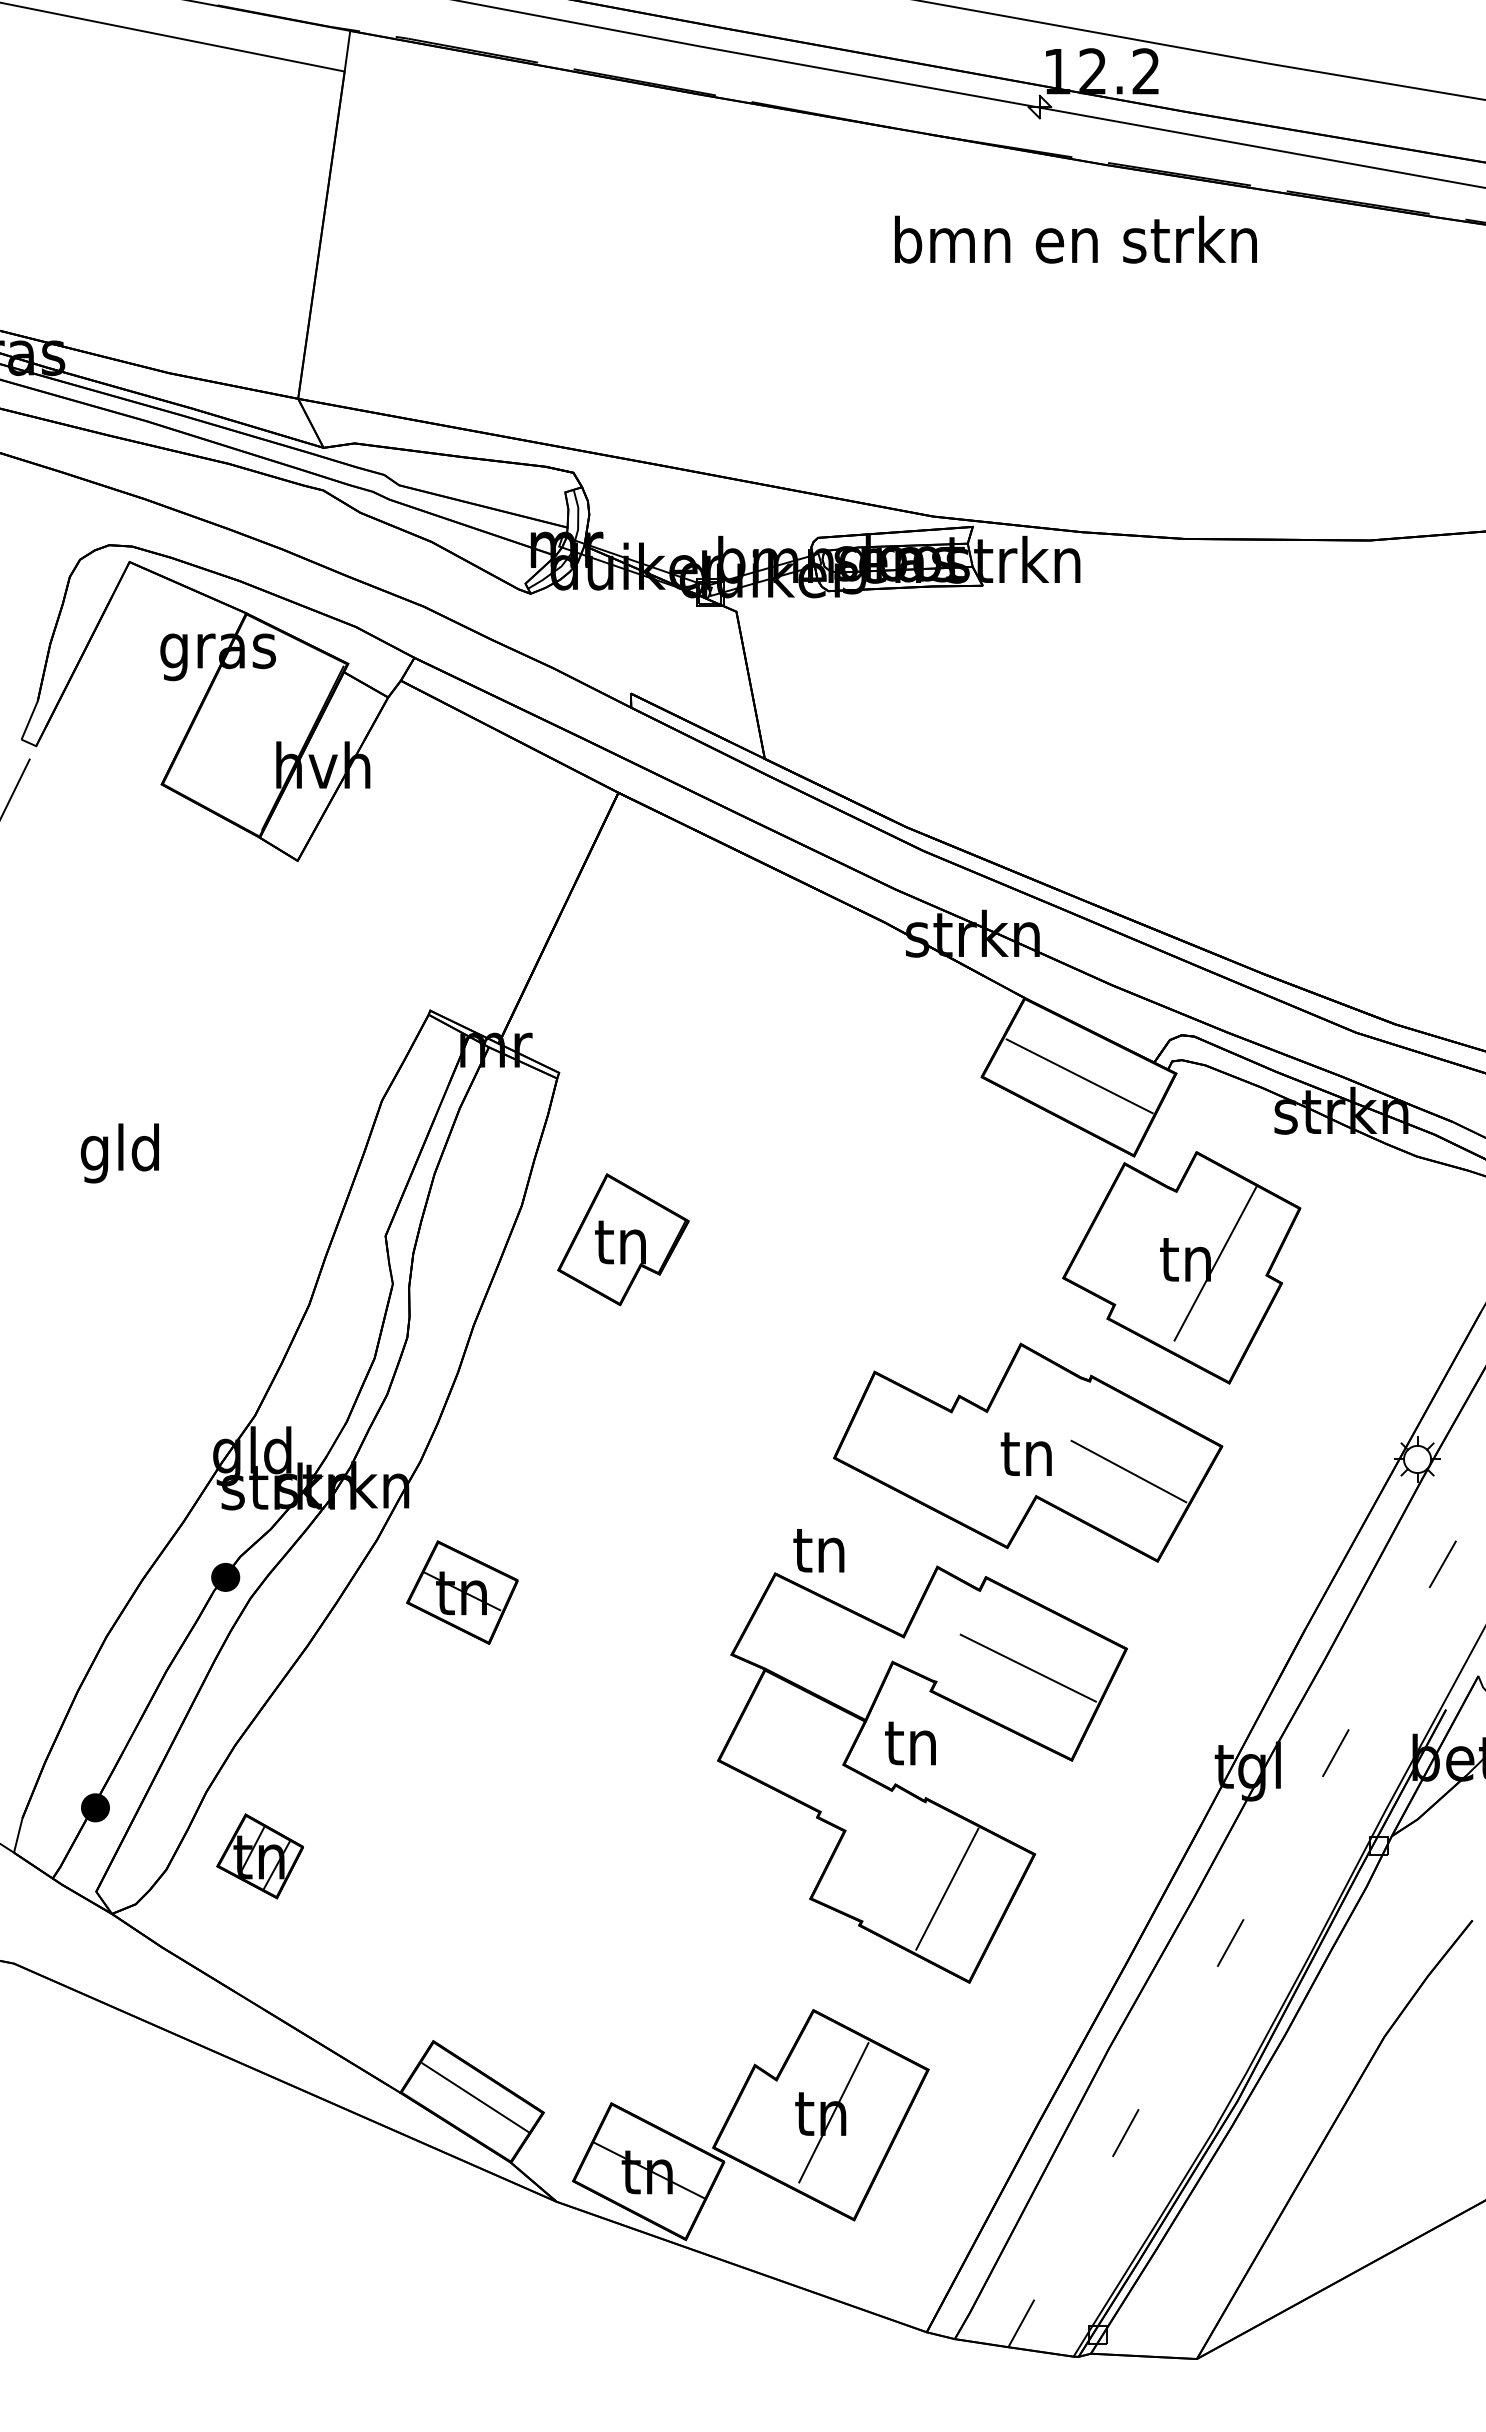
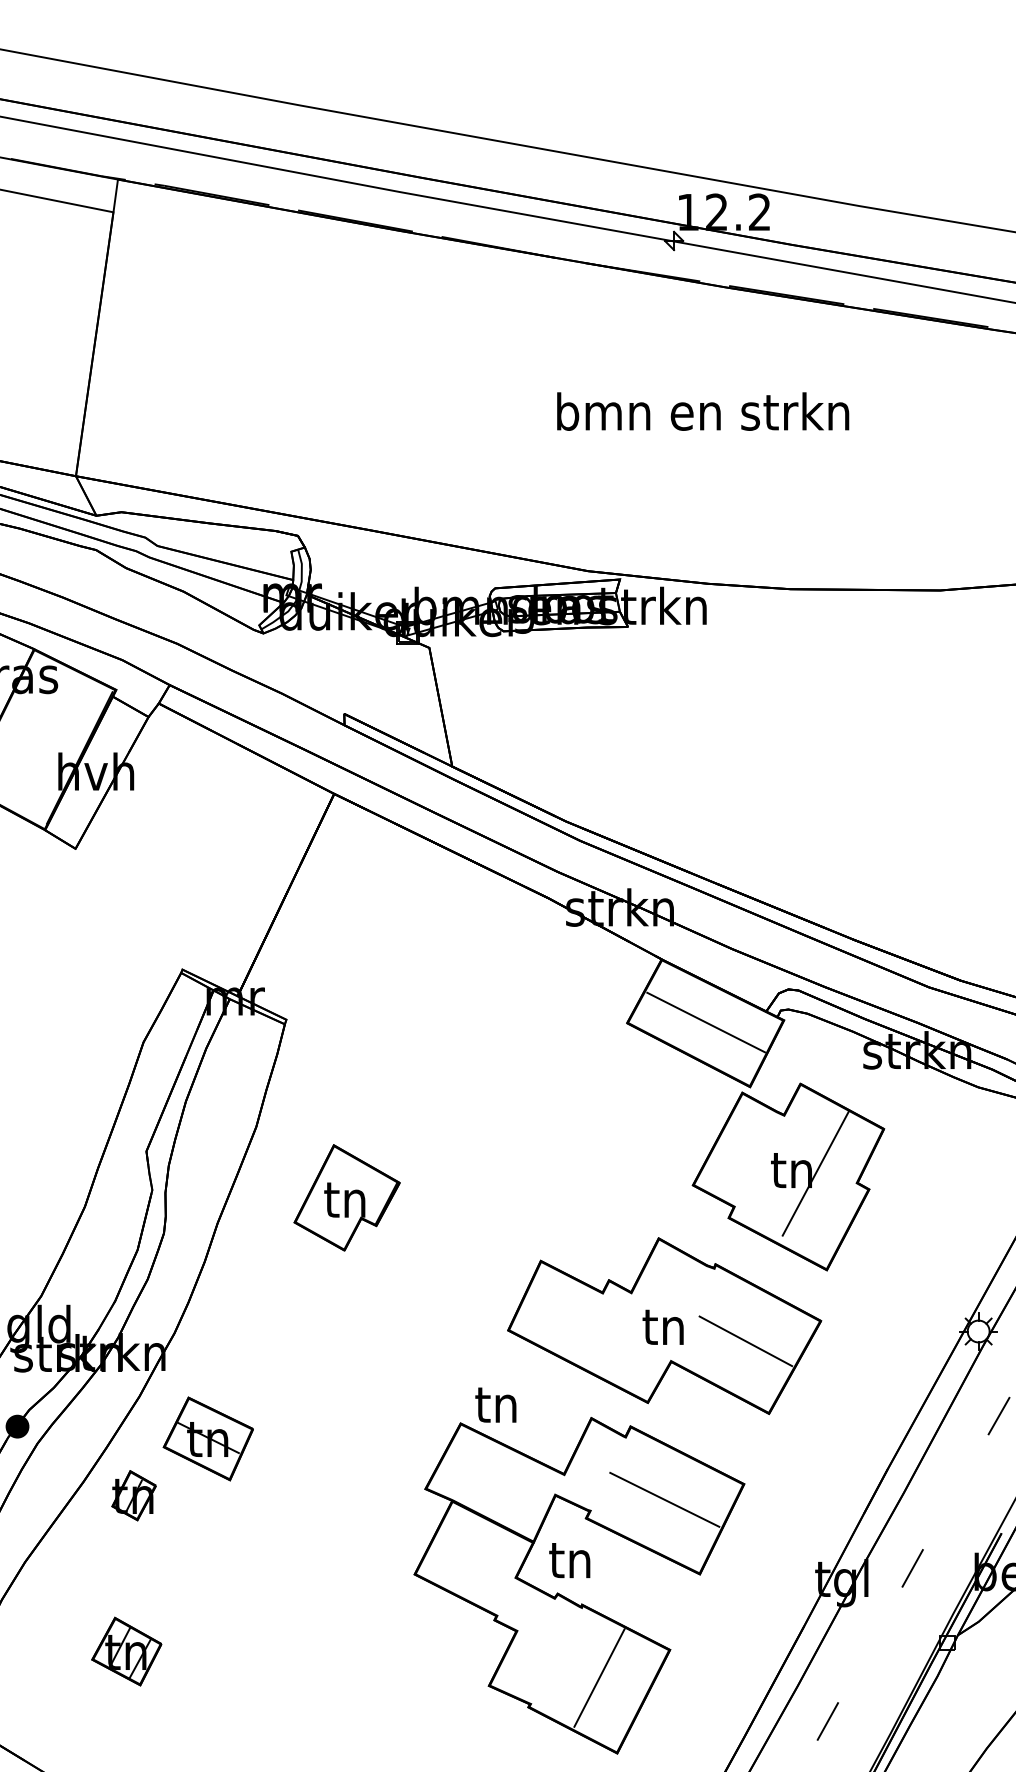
text: (1075, 239) -> (702, 411), moved
part: (623, 1239) -> (347, 1197), moved
part: (370, 1662) -> (134, 1495), added
part: (259, 1856) -> (126, 1651), moved

